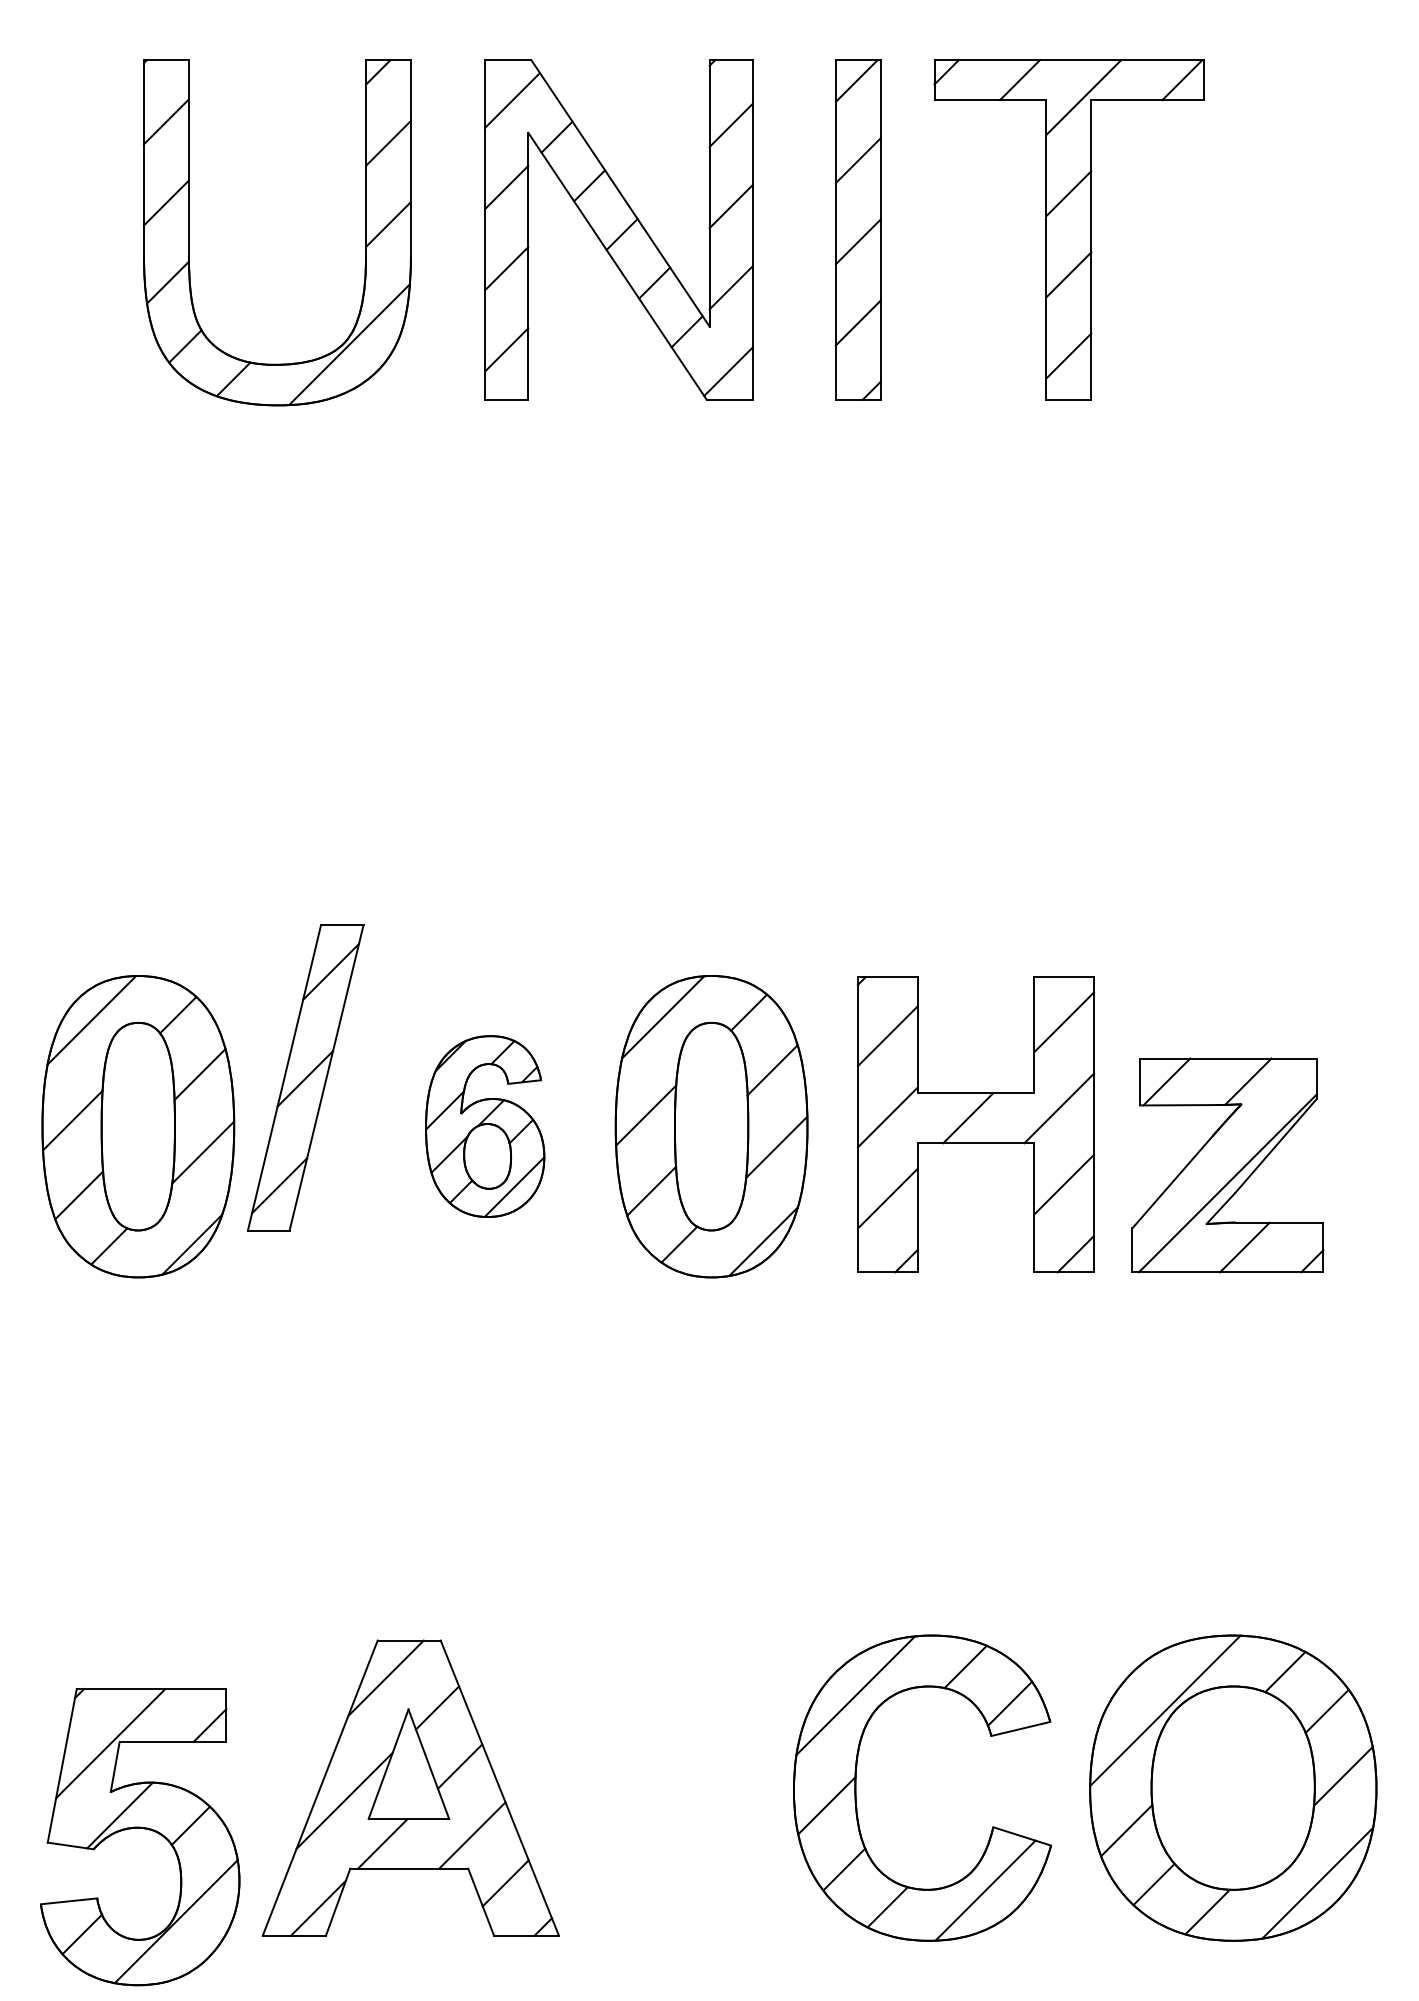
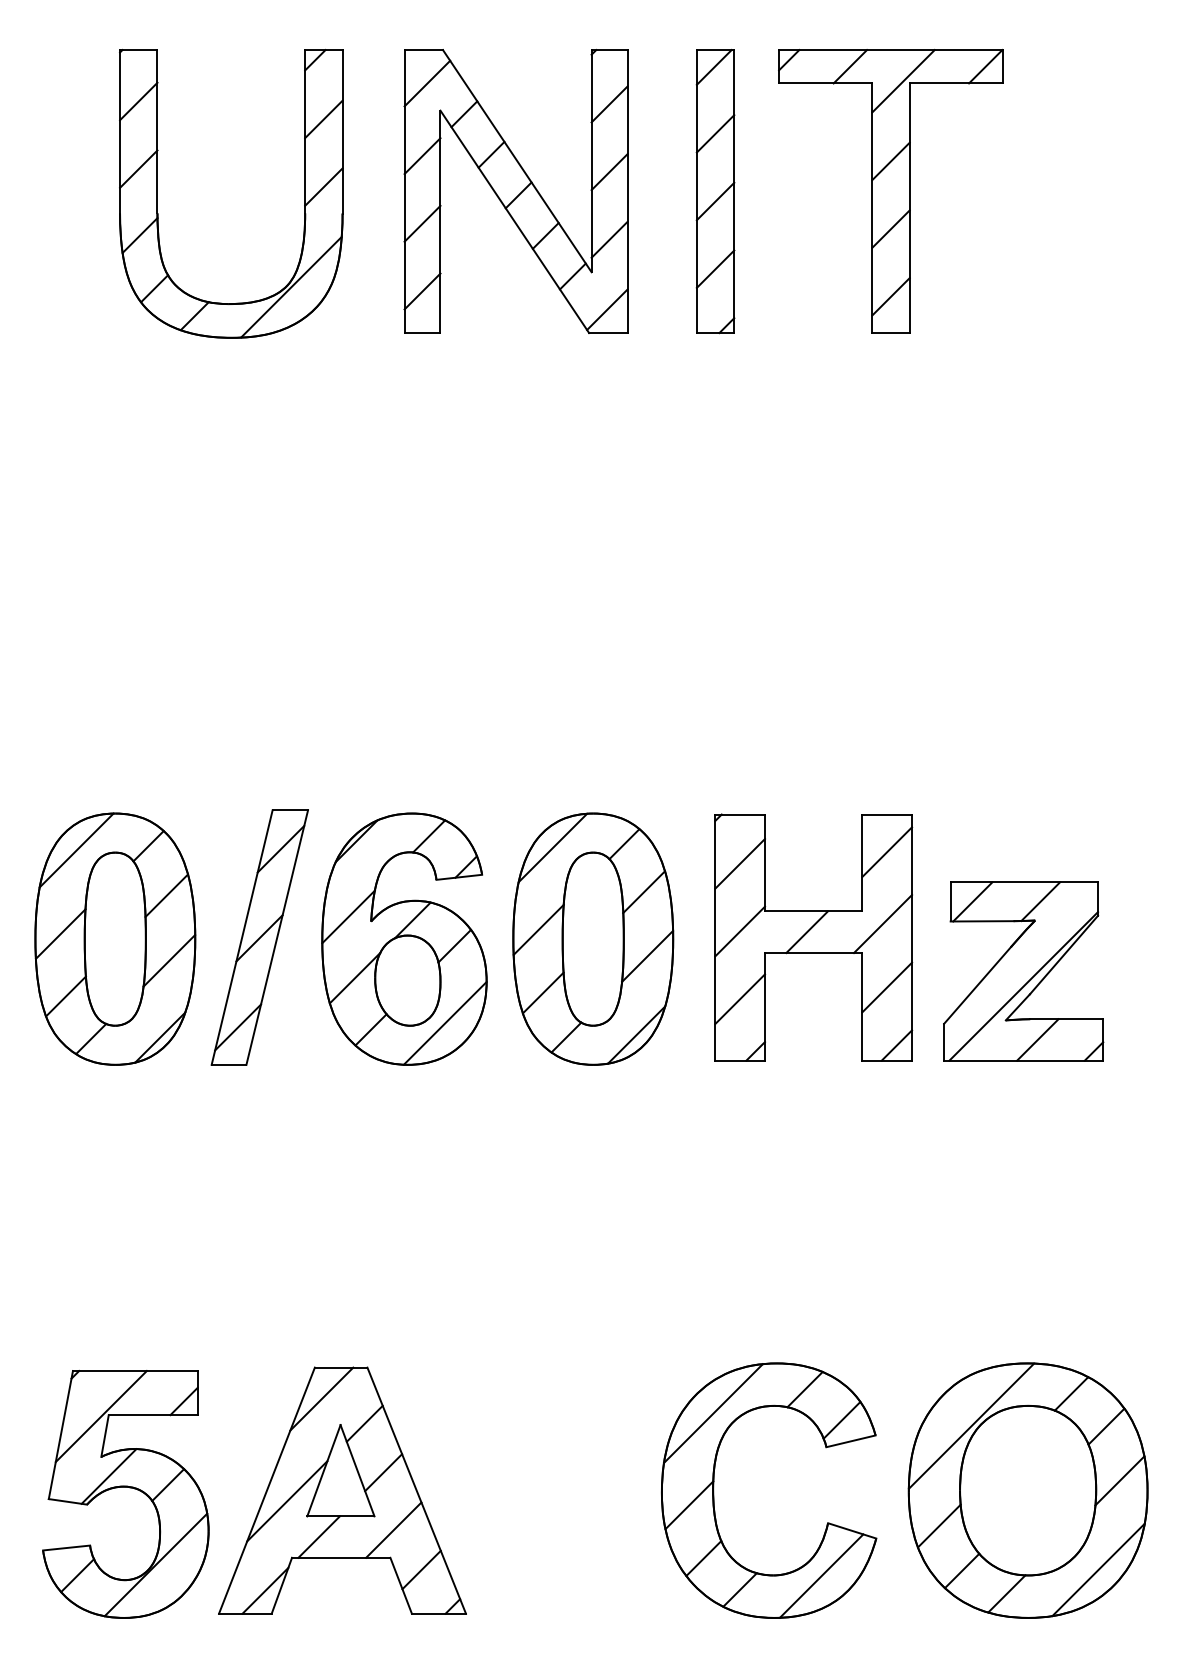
part: (305, 1077) -> (259, 937), moved
part: (485, 1125) -> (404, 938), size x1.67
part: (139, 1828) -> (125, 1487), moved

